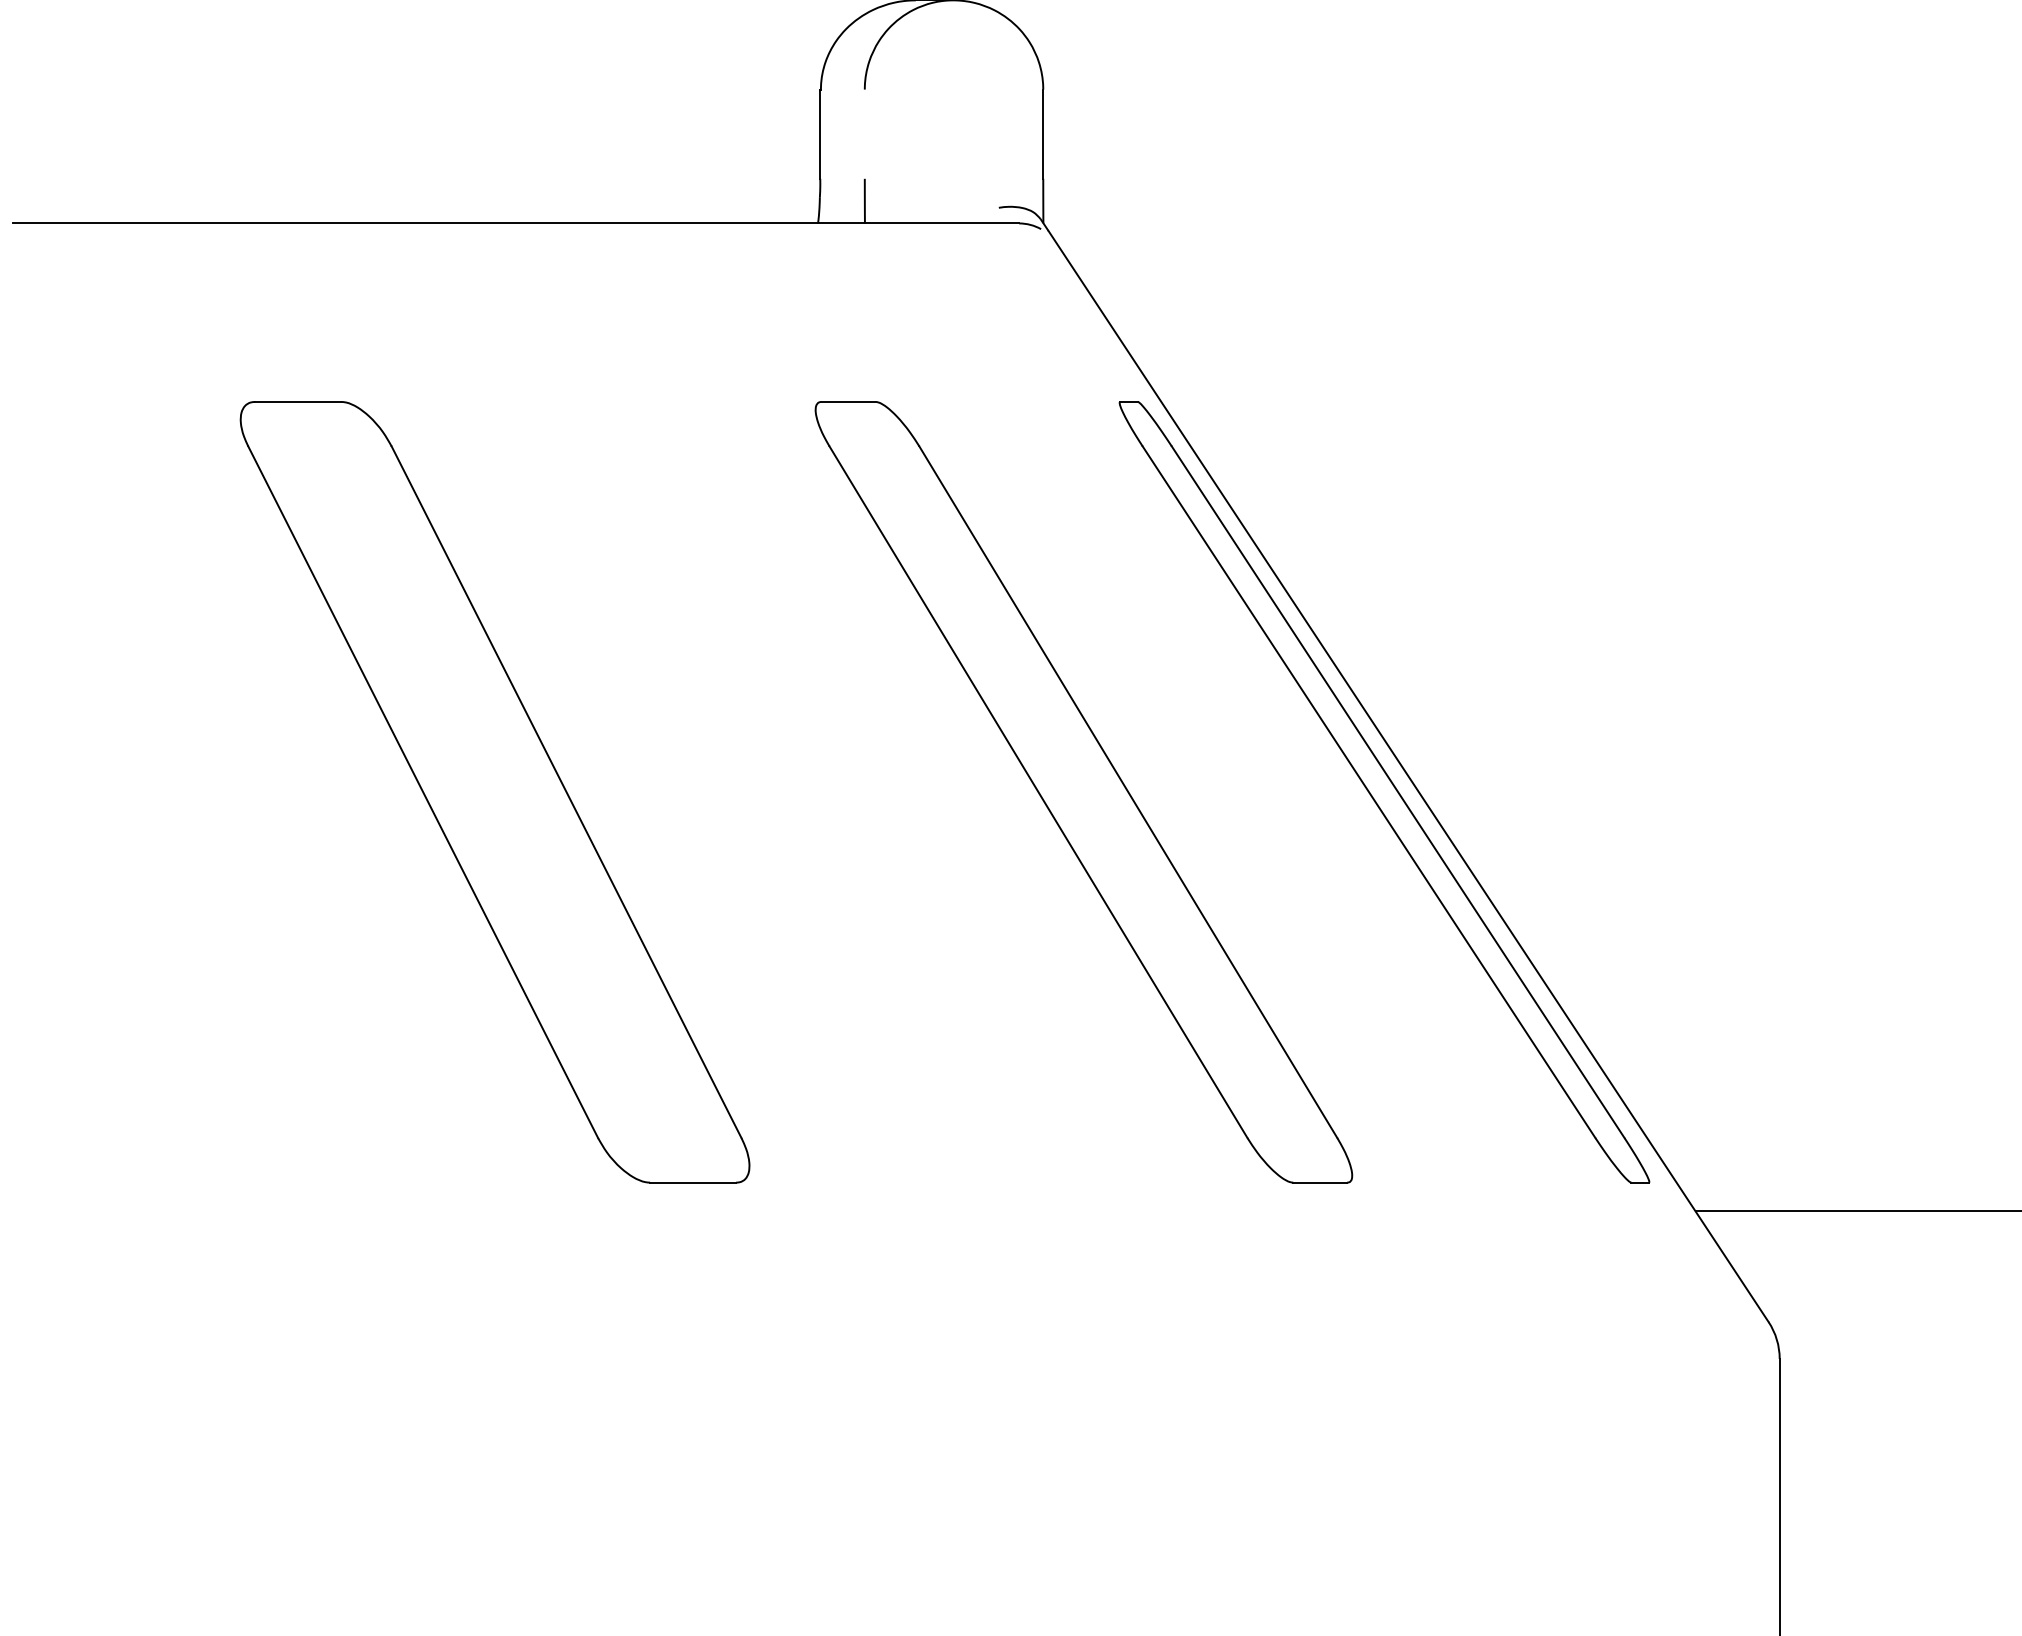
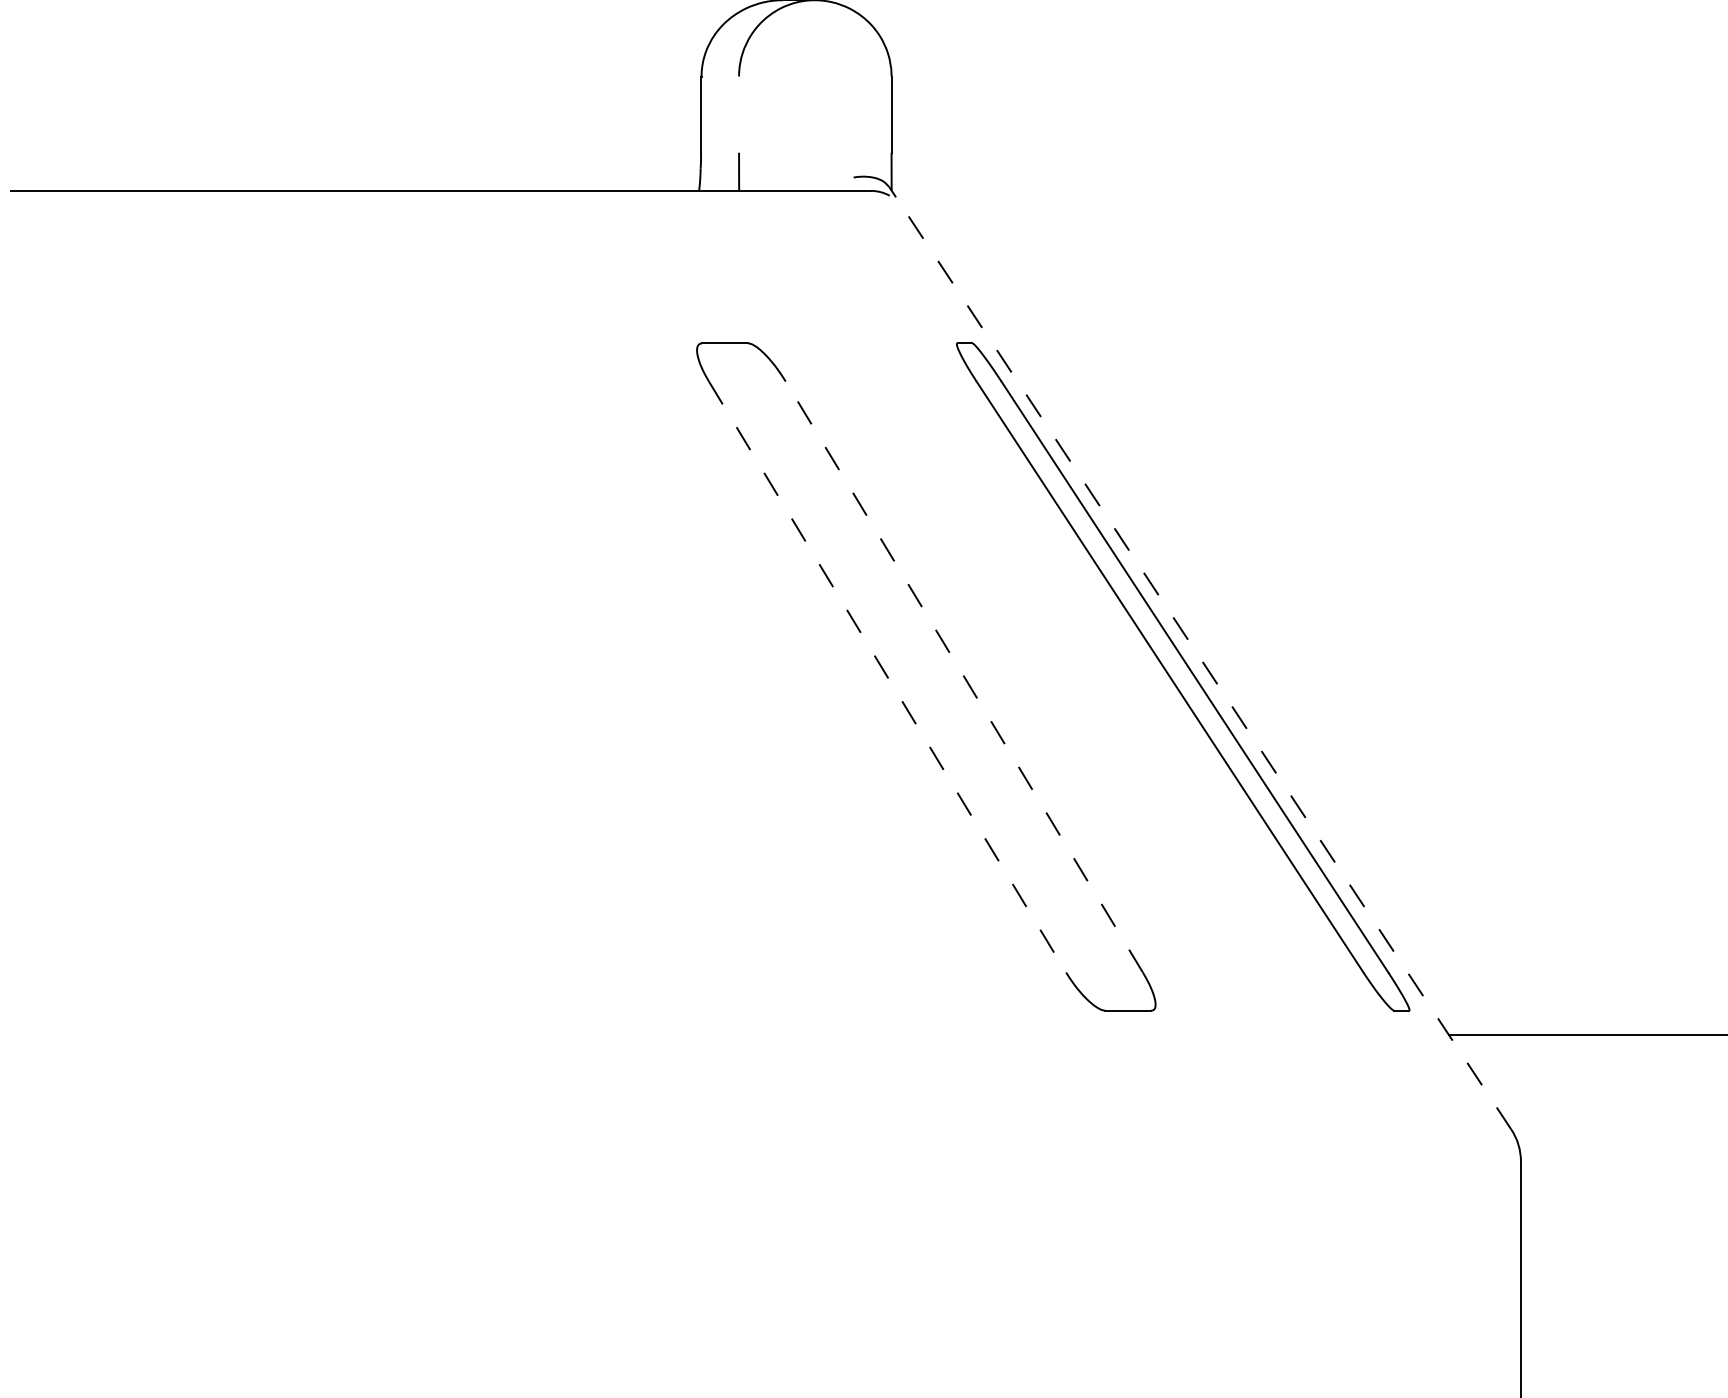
line: (1408, 776) -> (1203, 663), solid -> dashed
line: (1128, 791) -> (964, 676), solid -> dashed
part: (494, 792) -> (422, 677), removed
line: (1038, 792) -> (887, 677), solid -> dashed

